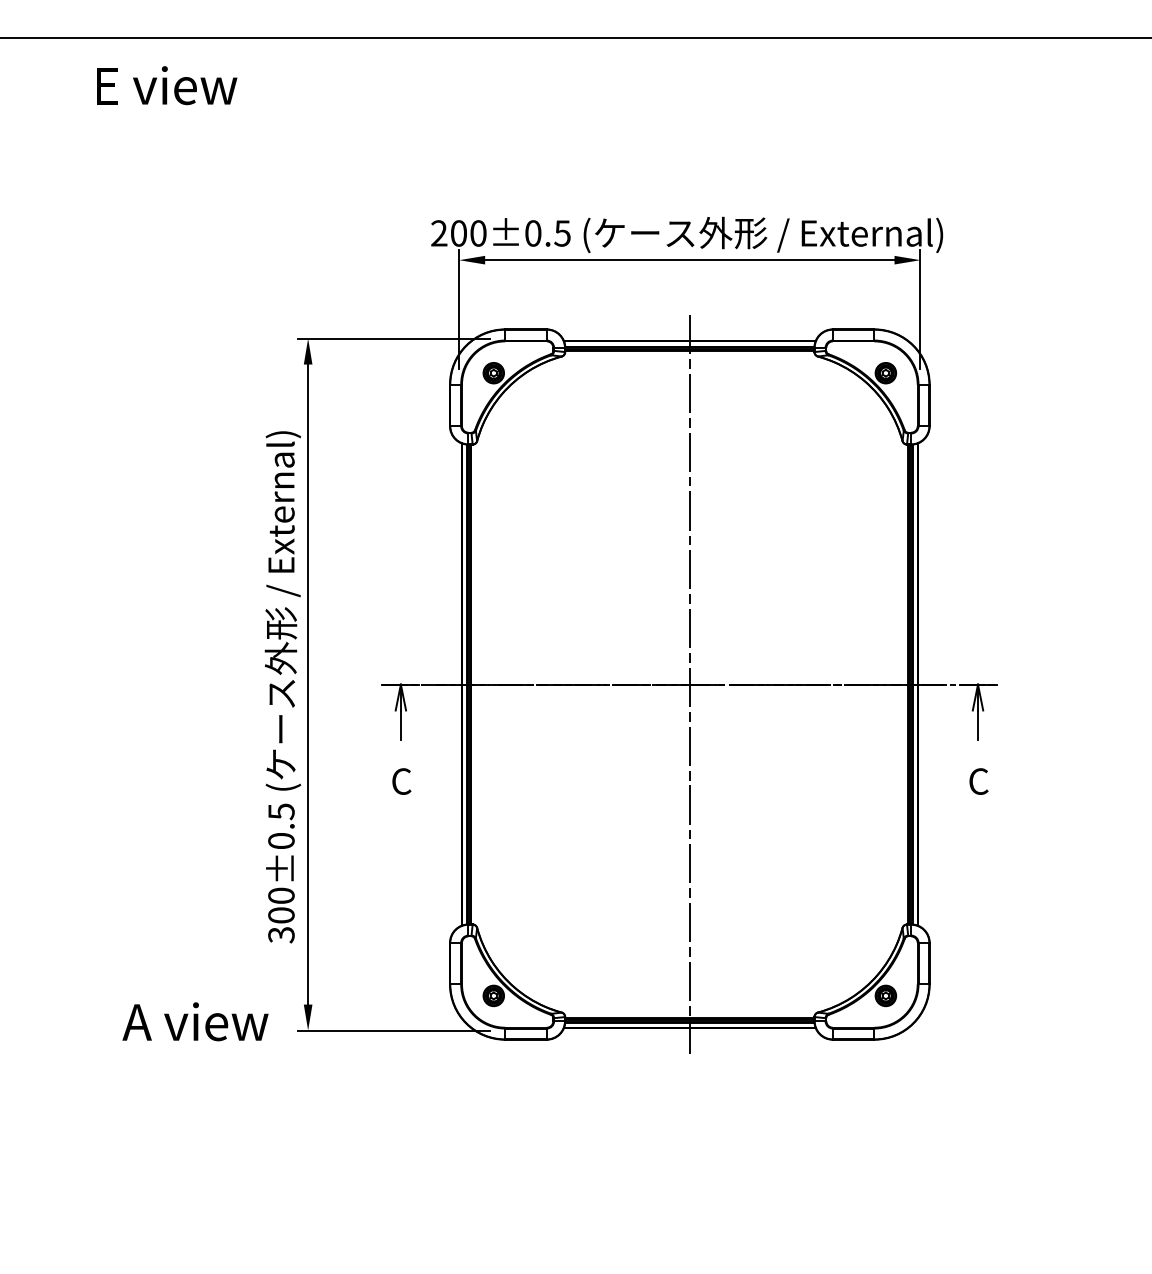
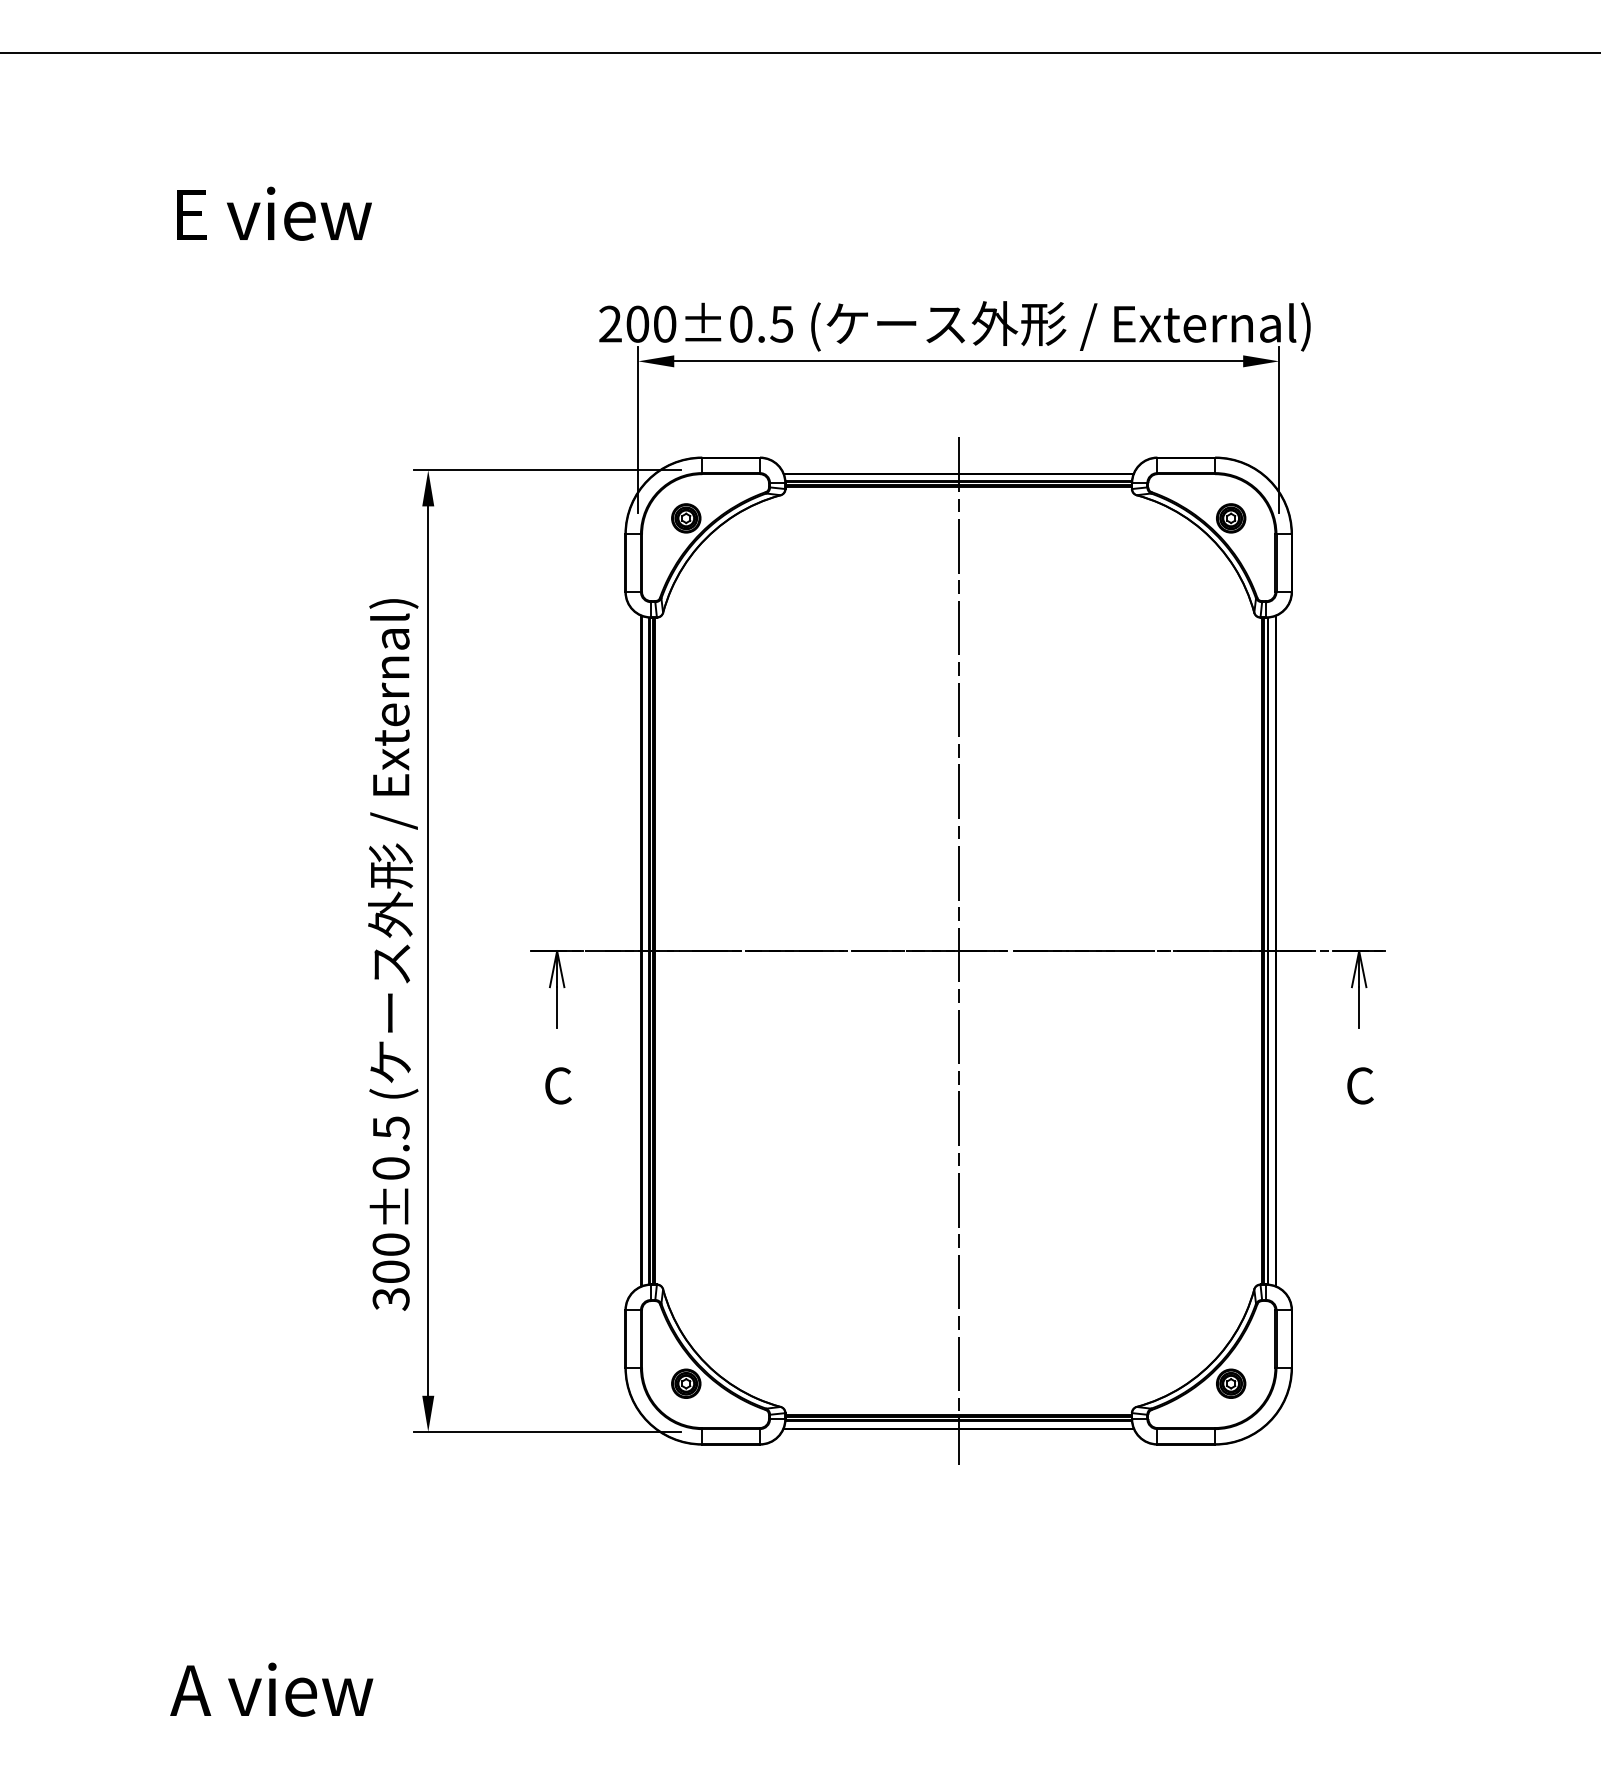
text: (167, 85) -> (274, 213), moved
text: (195, 1021) -> (271, 1689), moved

